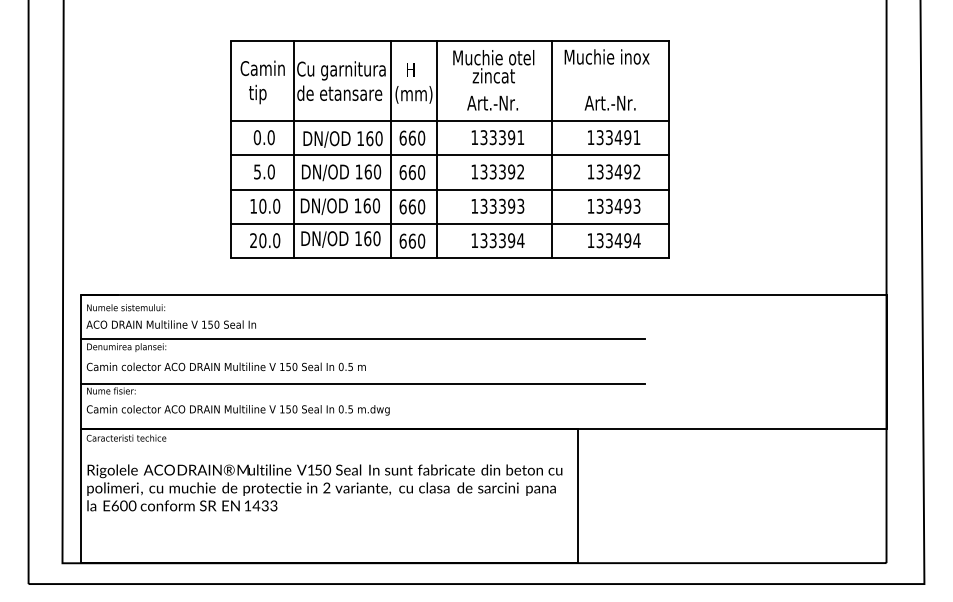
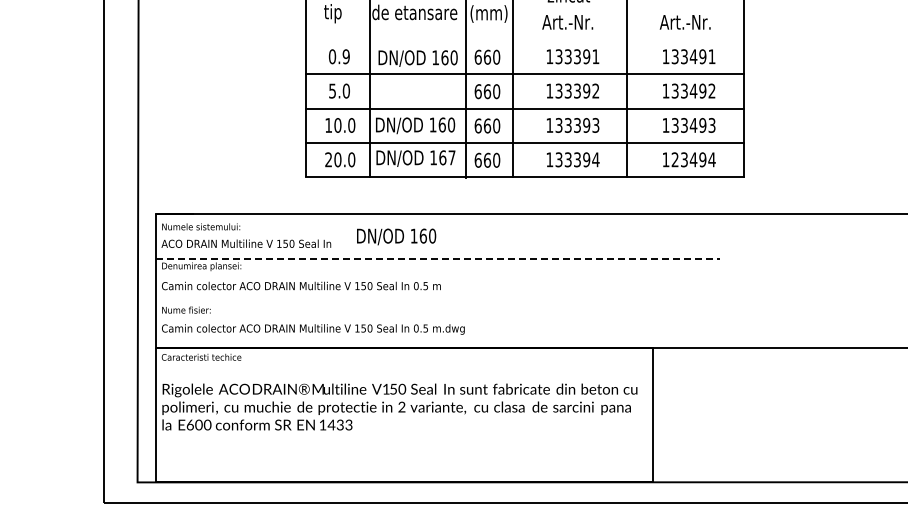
line: (449, 120) -> (524, 39), removed
text: (270, 137) -> (345, 56), 0.0 -> 0.9
text: (341, 172) -> (396, 236), moved
text: (376, 238) -> (451, 157), 160 -> 167
text: (599, 240) -> (674, 159), 133494 -> 123494
line: (363, 339) -> (438, 258), solid -> dashed
line: (362, 384) -> (437, 303), removed

